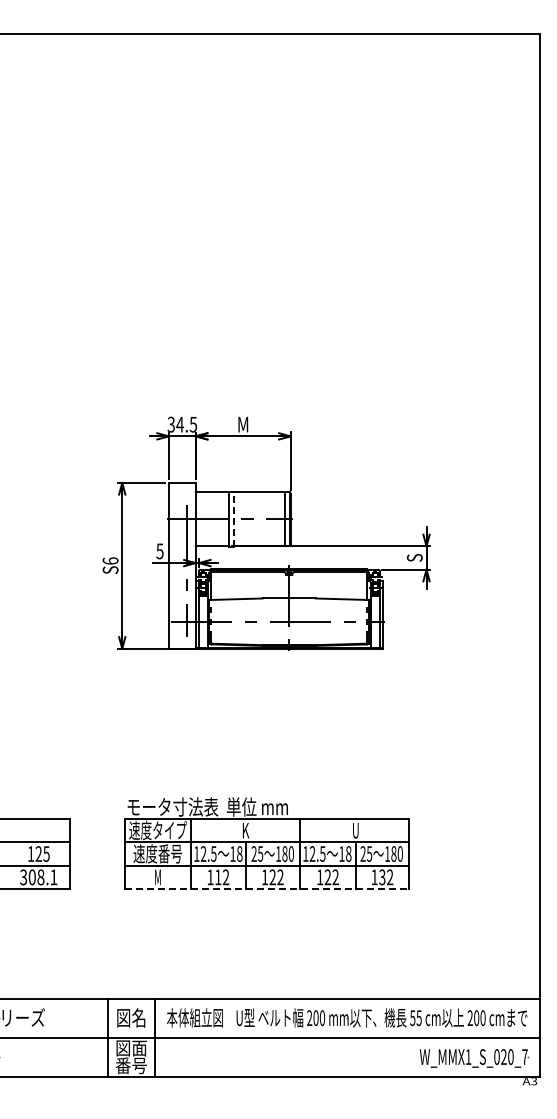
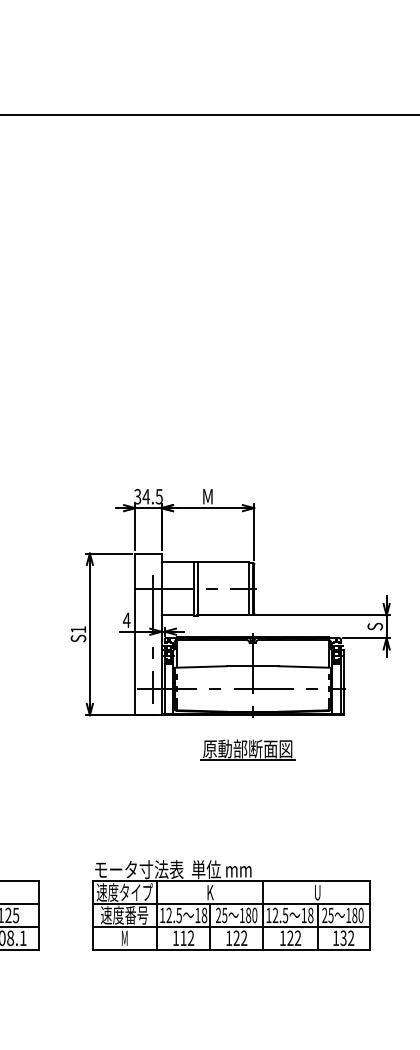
line: (233, 518) -> (198, 588), dashed -> solid
text: (159, 551) -> (126, 620), 5 -> 4
text: (110, 560) -> (78, 629), S6 -> S1
part: (284, 683) -> (248, 749), added
line: (267, 889) -> (231, 950), dashed -> solid

